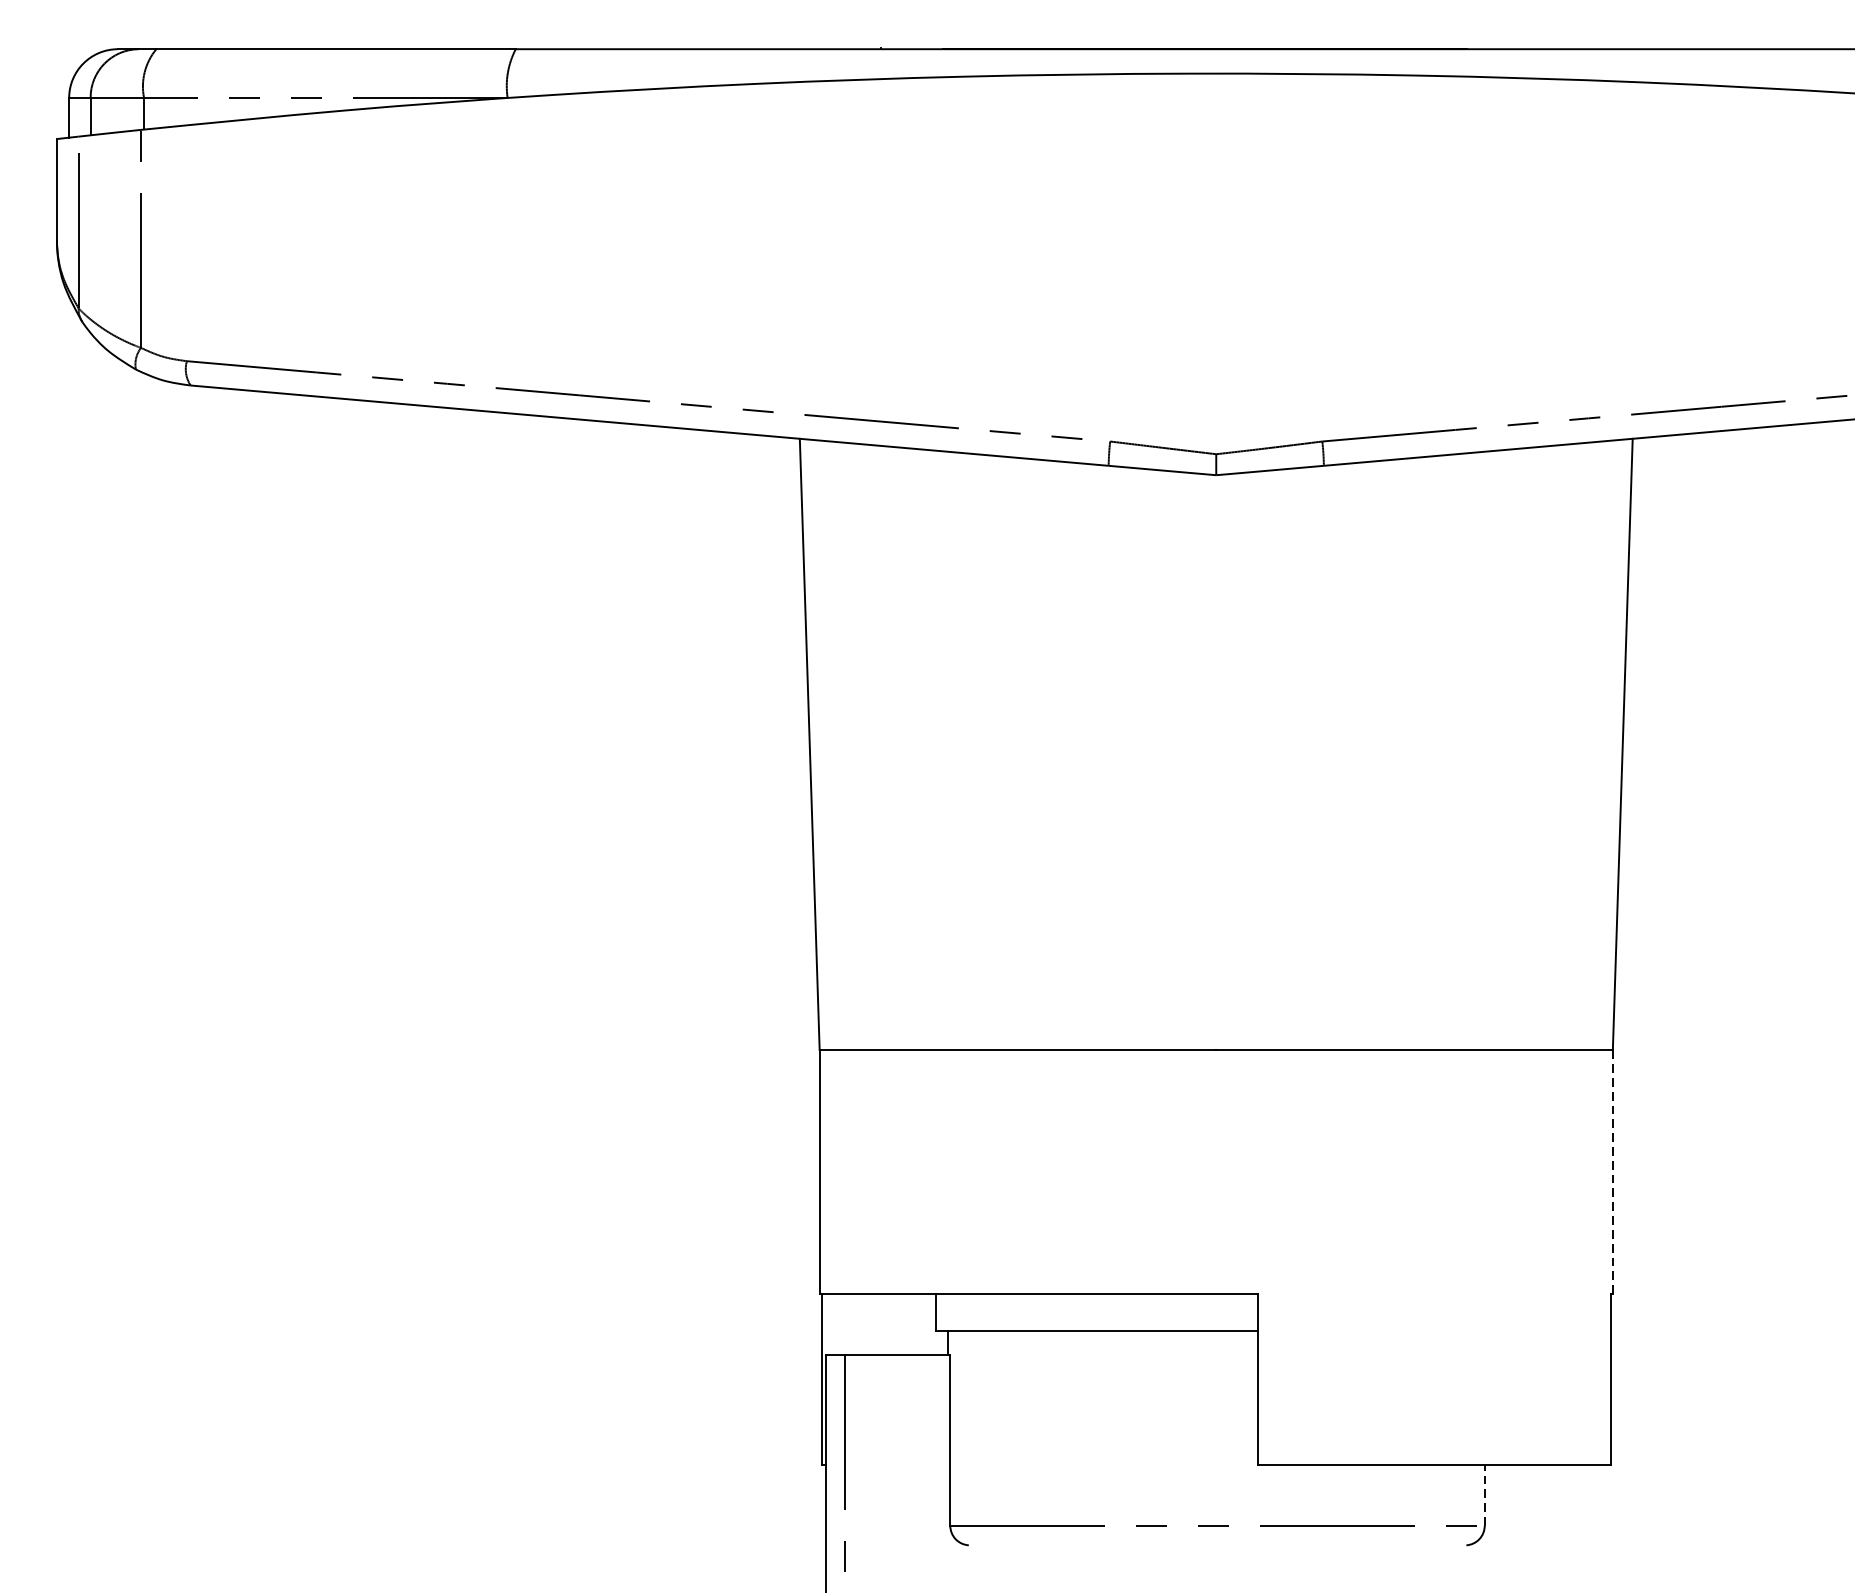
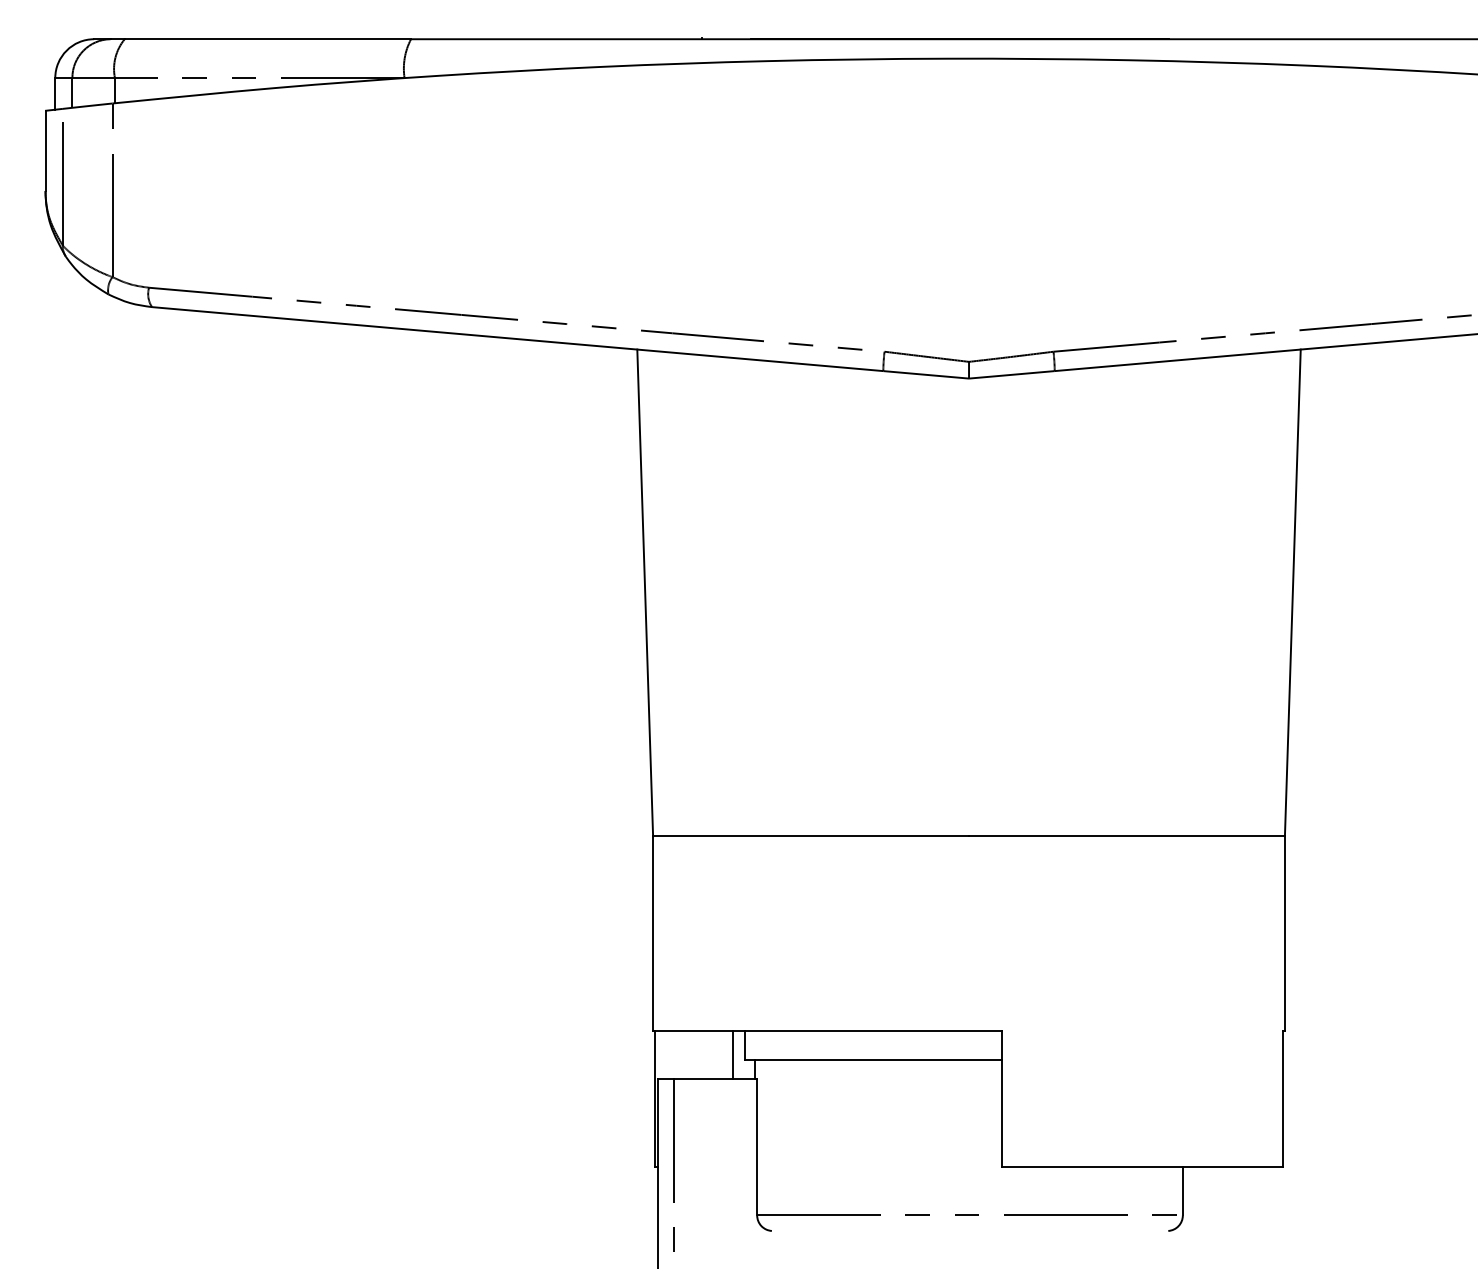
line: (1612, 1171) -> (1284, 933), dashed -> solid
line: (920, 1323) -> (733, 1054), added
line: (1484, 1494) -> (1182, 1190), dashed -> solid

